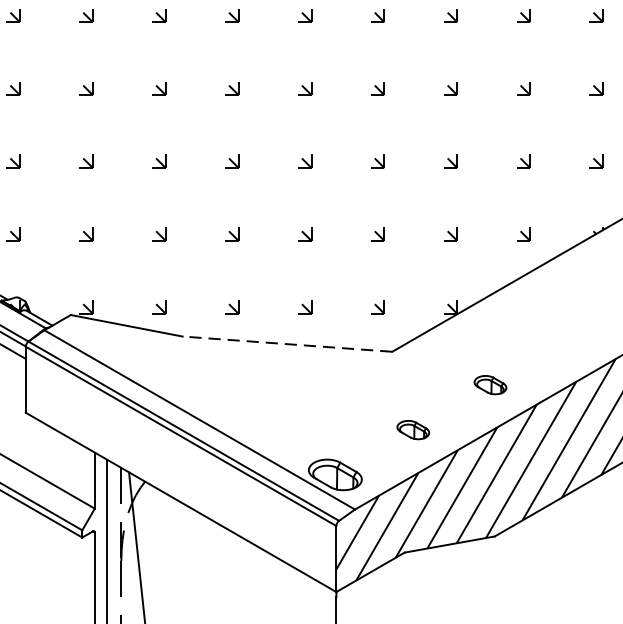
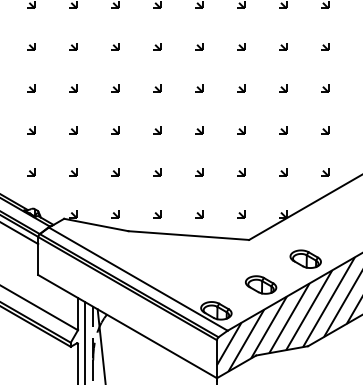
line: (286, 344) -> (188, 235), dashed -> solid
part: (490, 384) -> (305, 258), size x1.67
part: (413, 429) -> (261, 284), size x1.67

